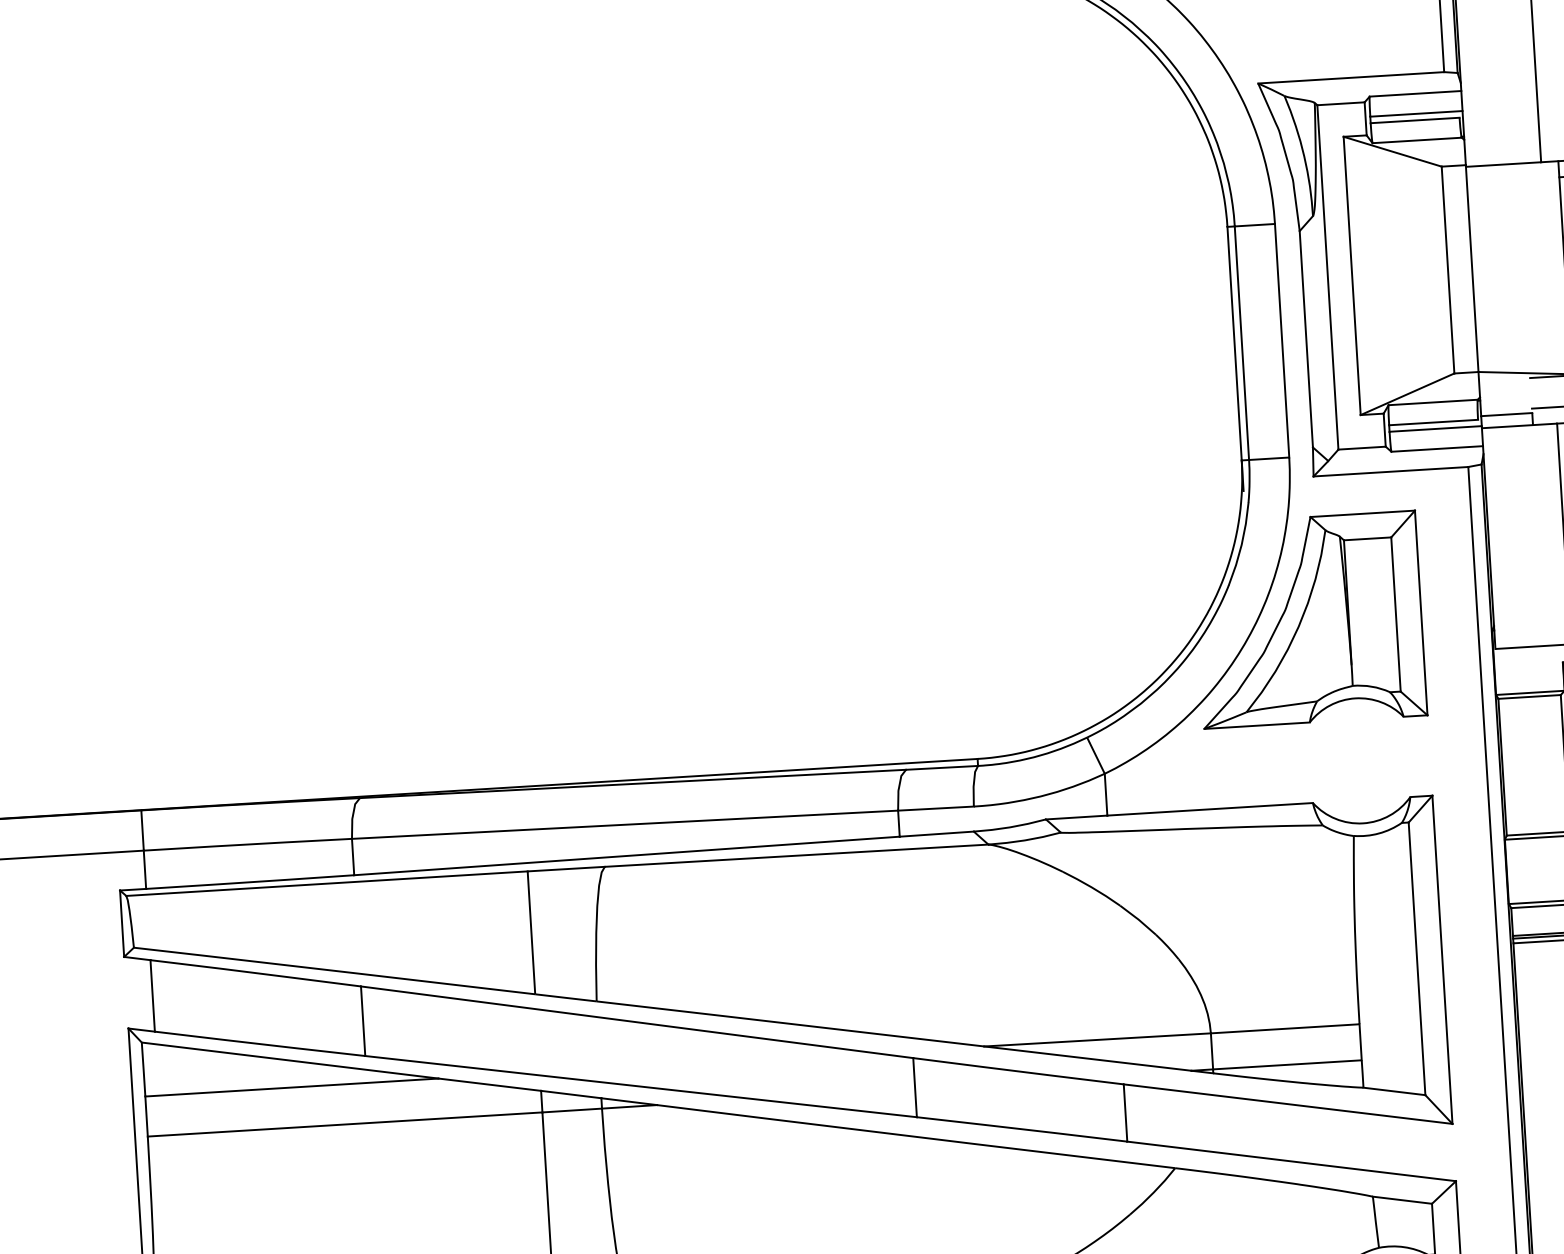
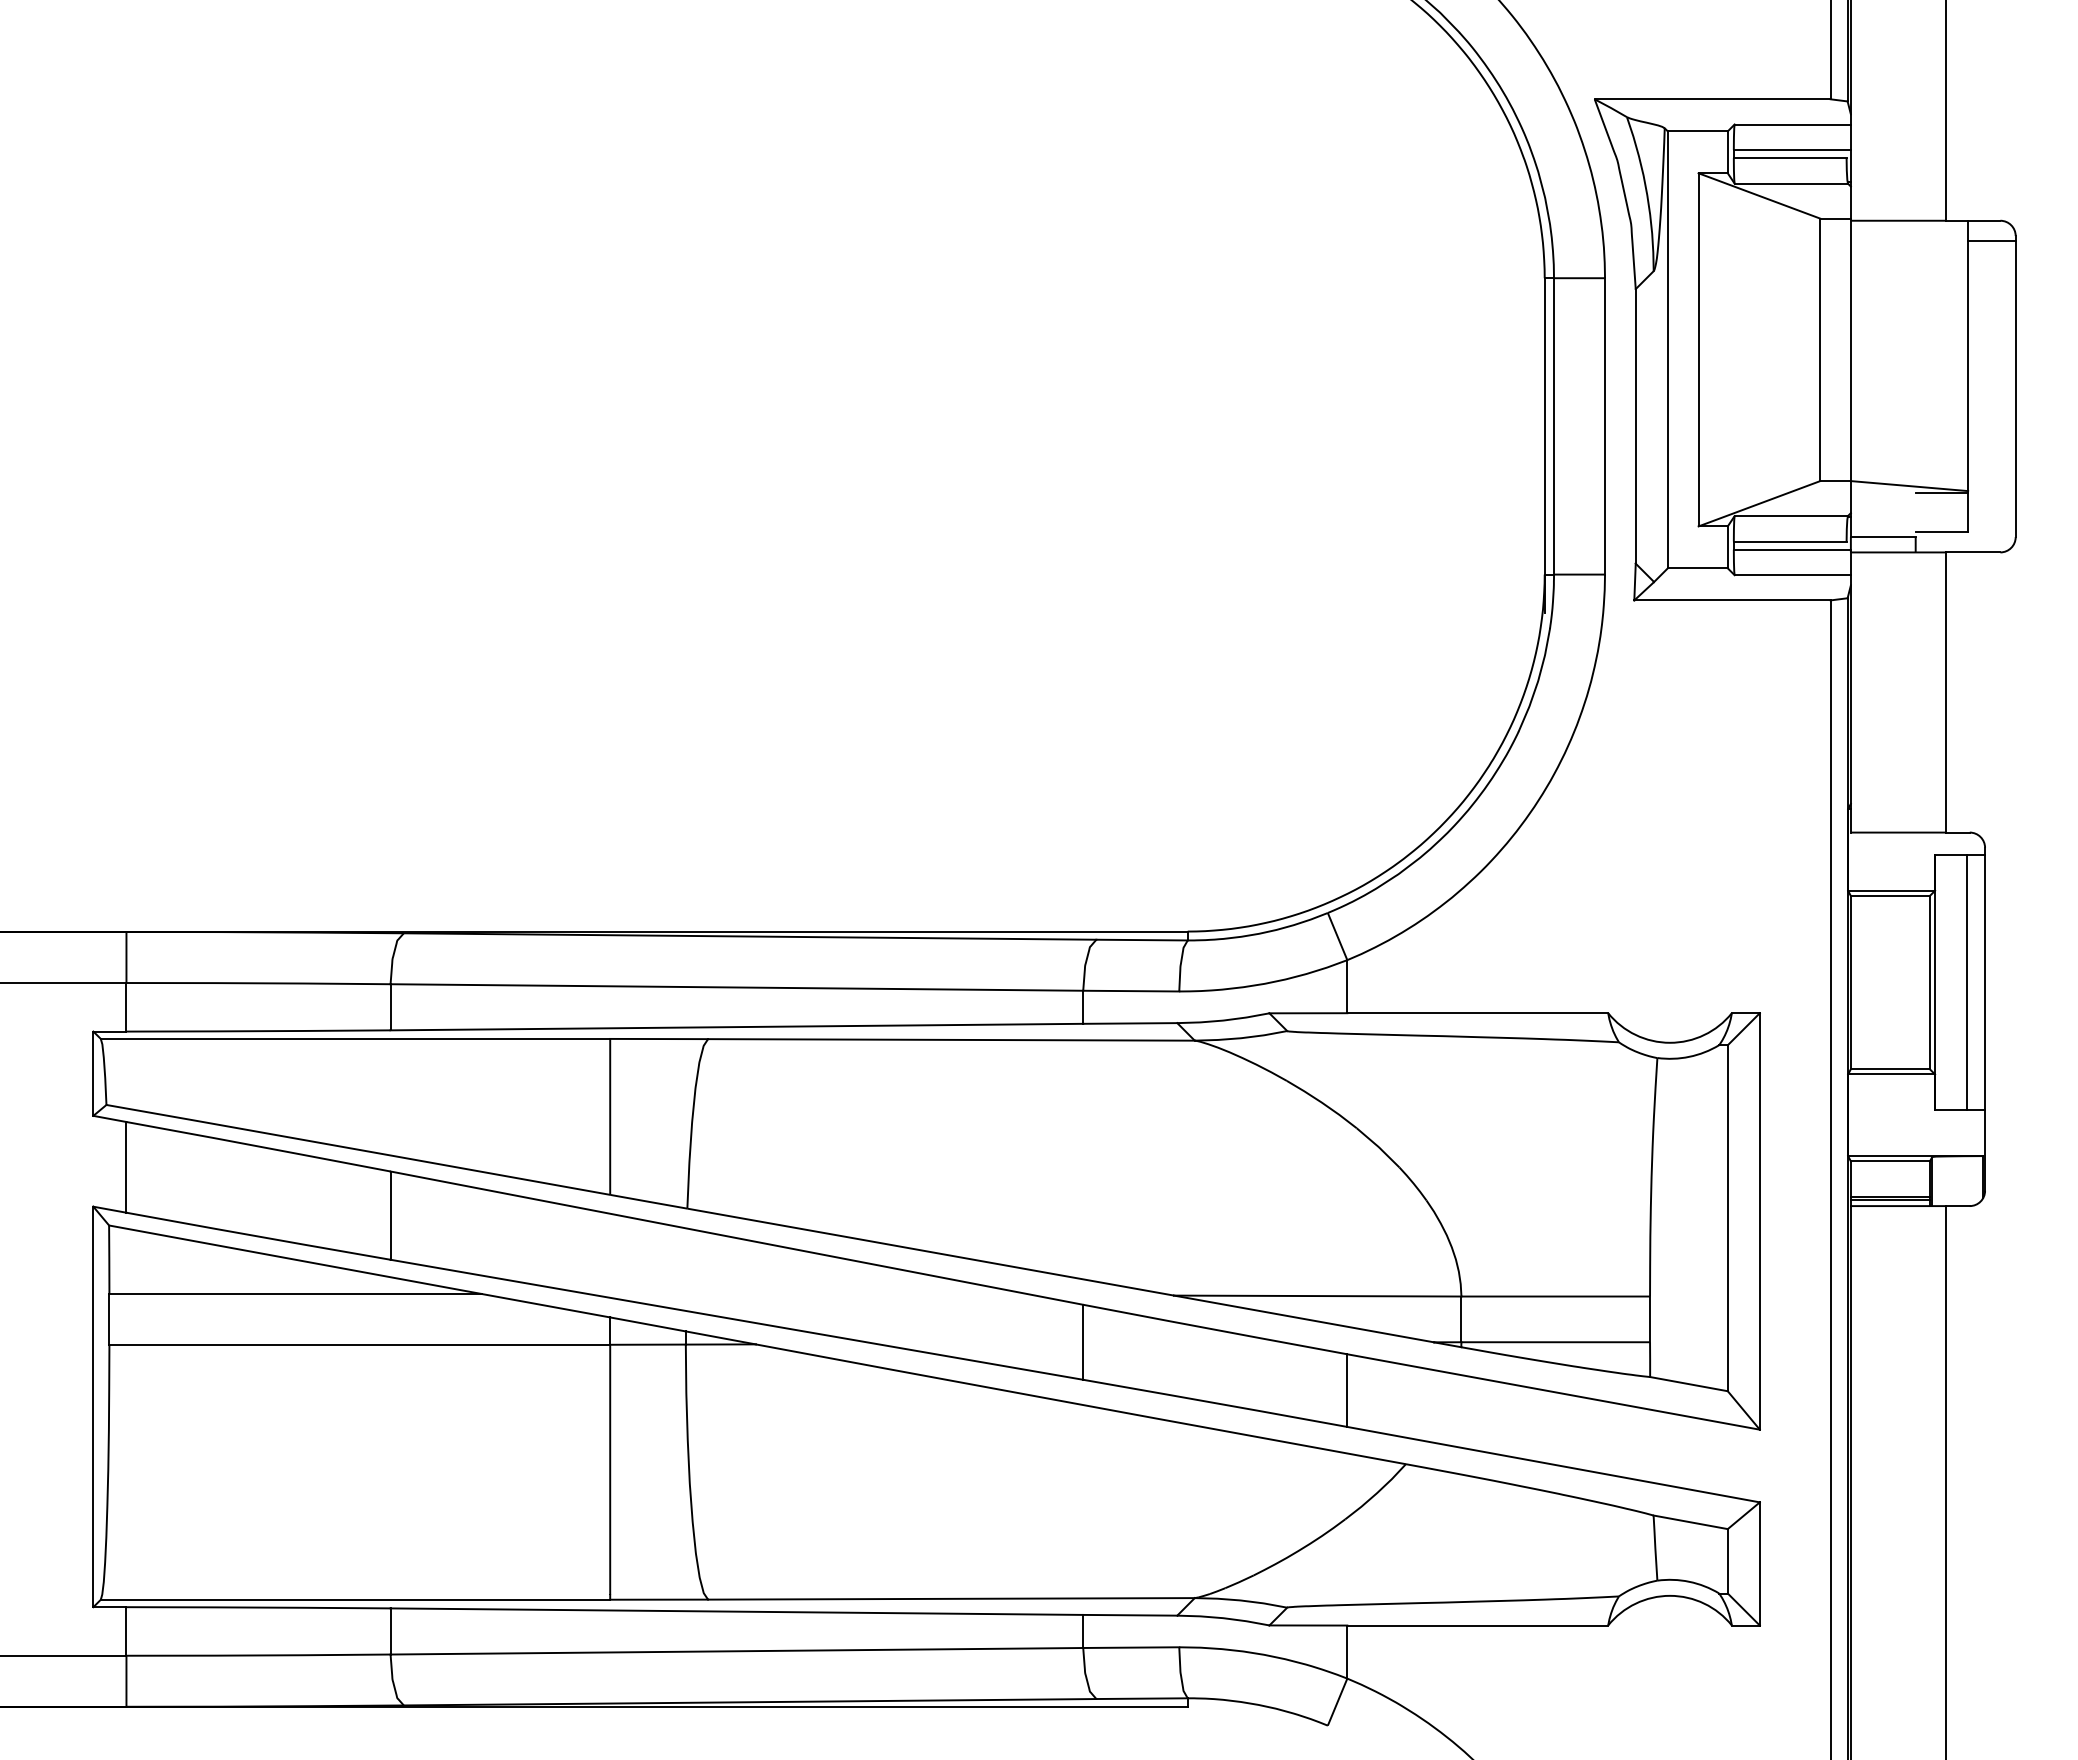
part: (1309, 619) -> (1618, 781), removed

